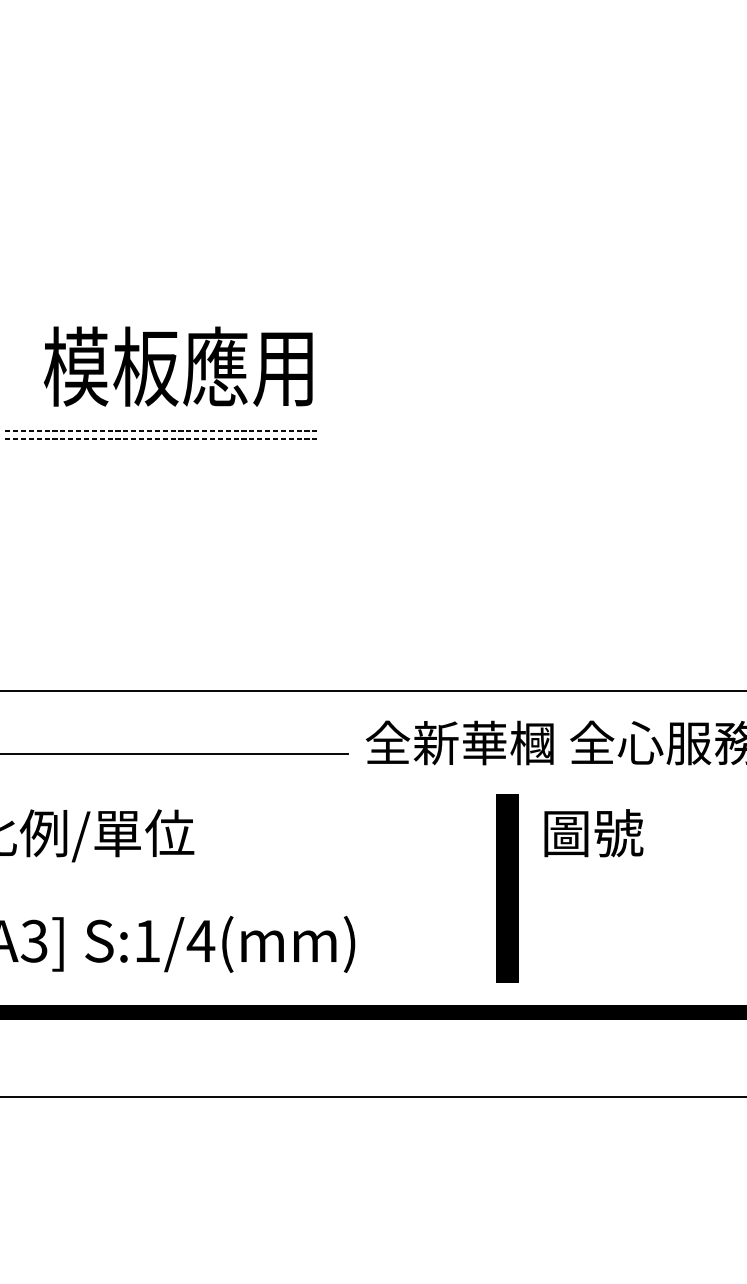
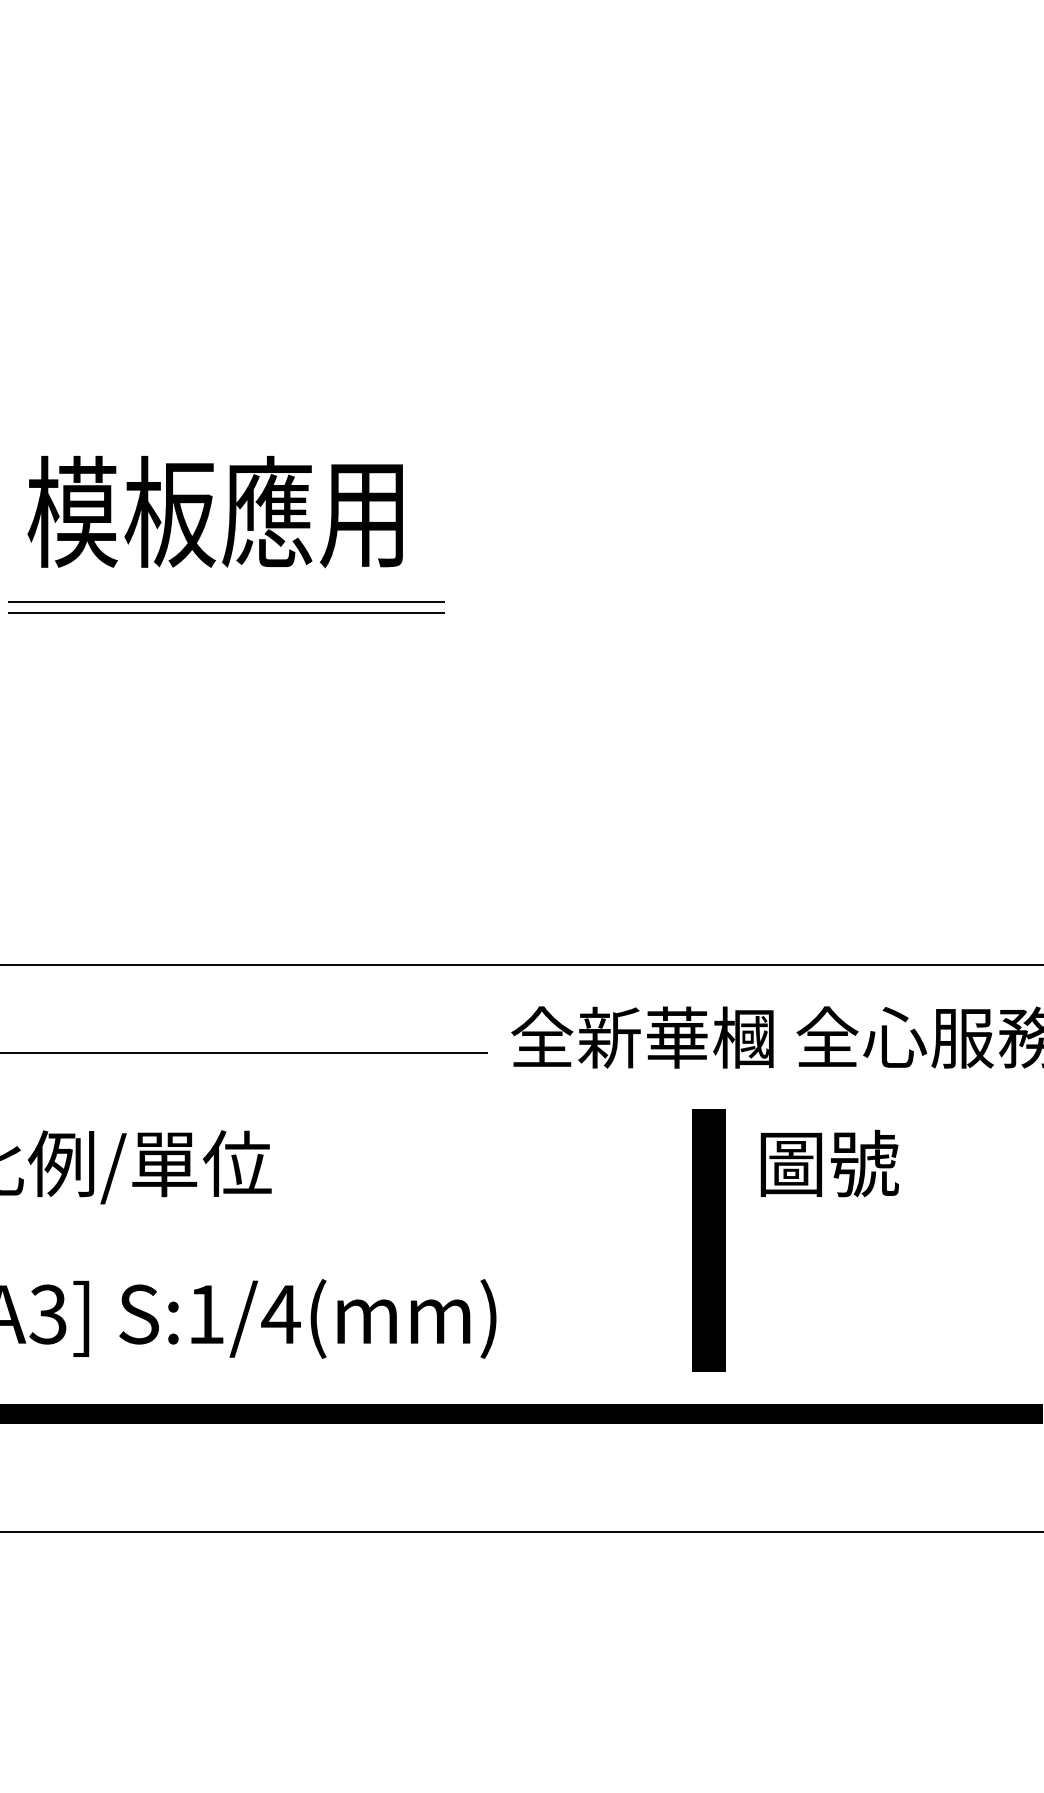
text: (177, 367) -> (214, 512), moved
line: (161, 431) -> (226, 602), dashed -> solid
line: (161, 439) -> (226, 613), dashed -> solid

